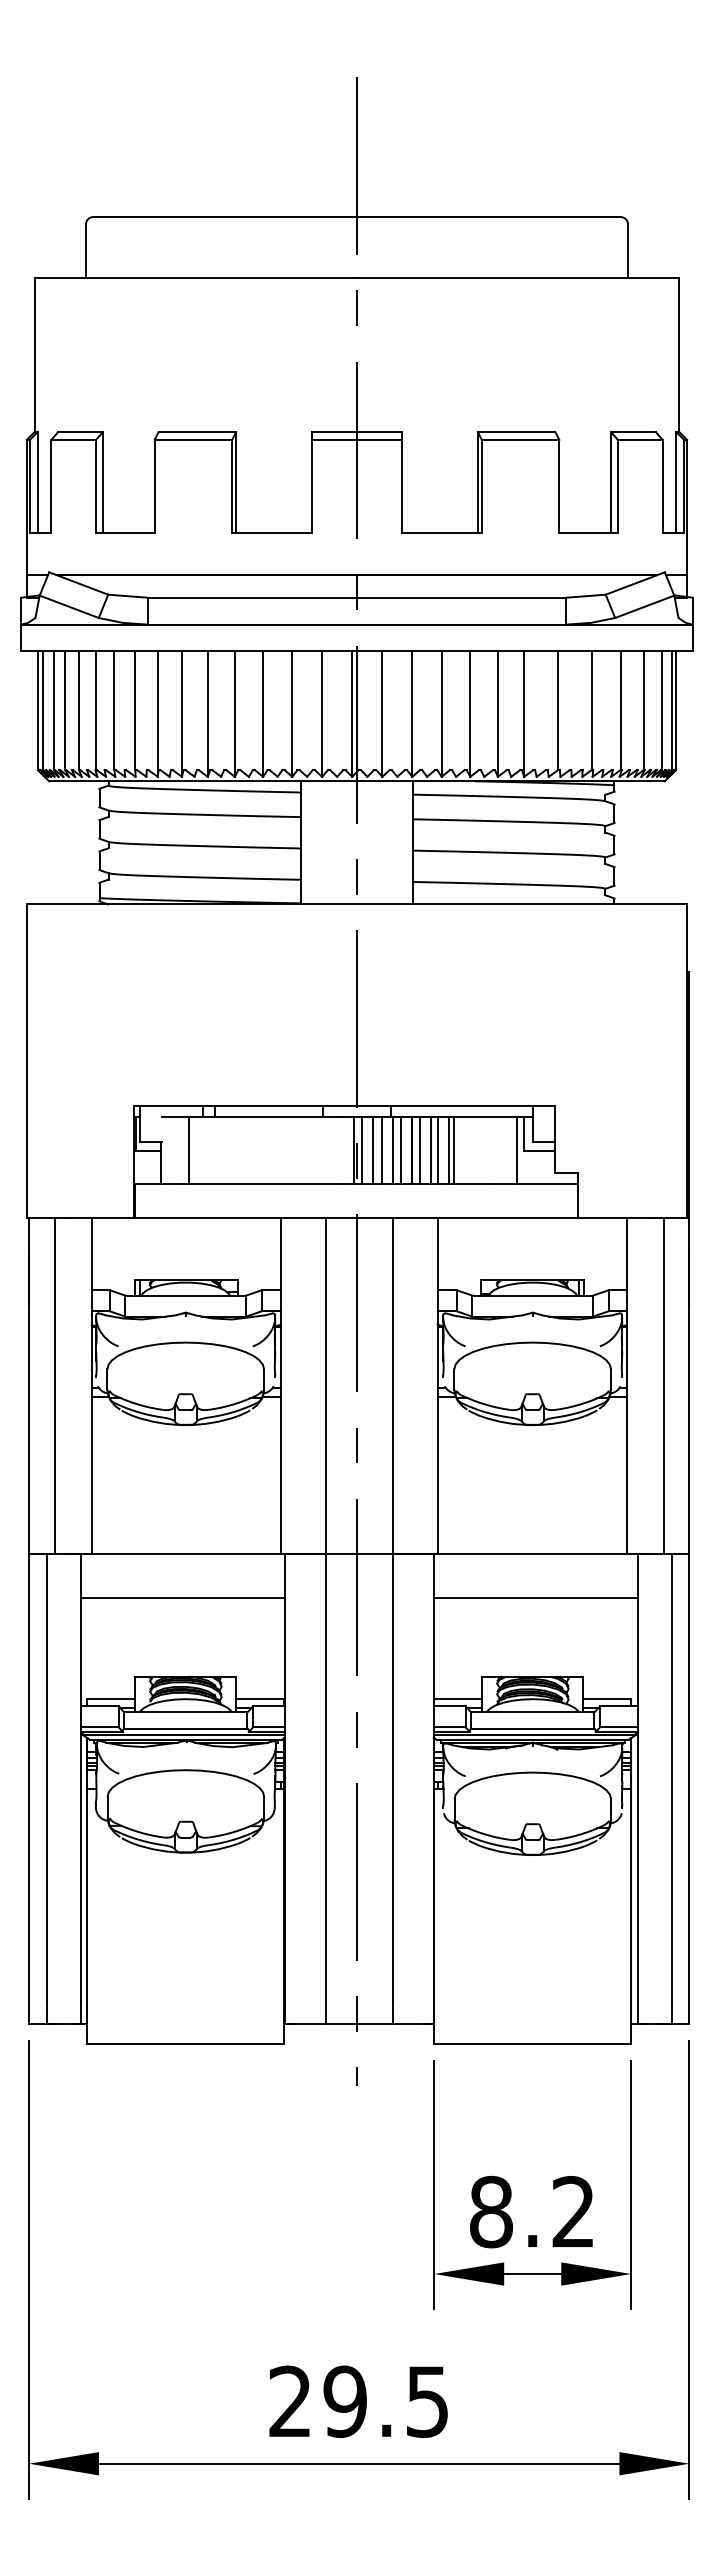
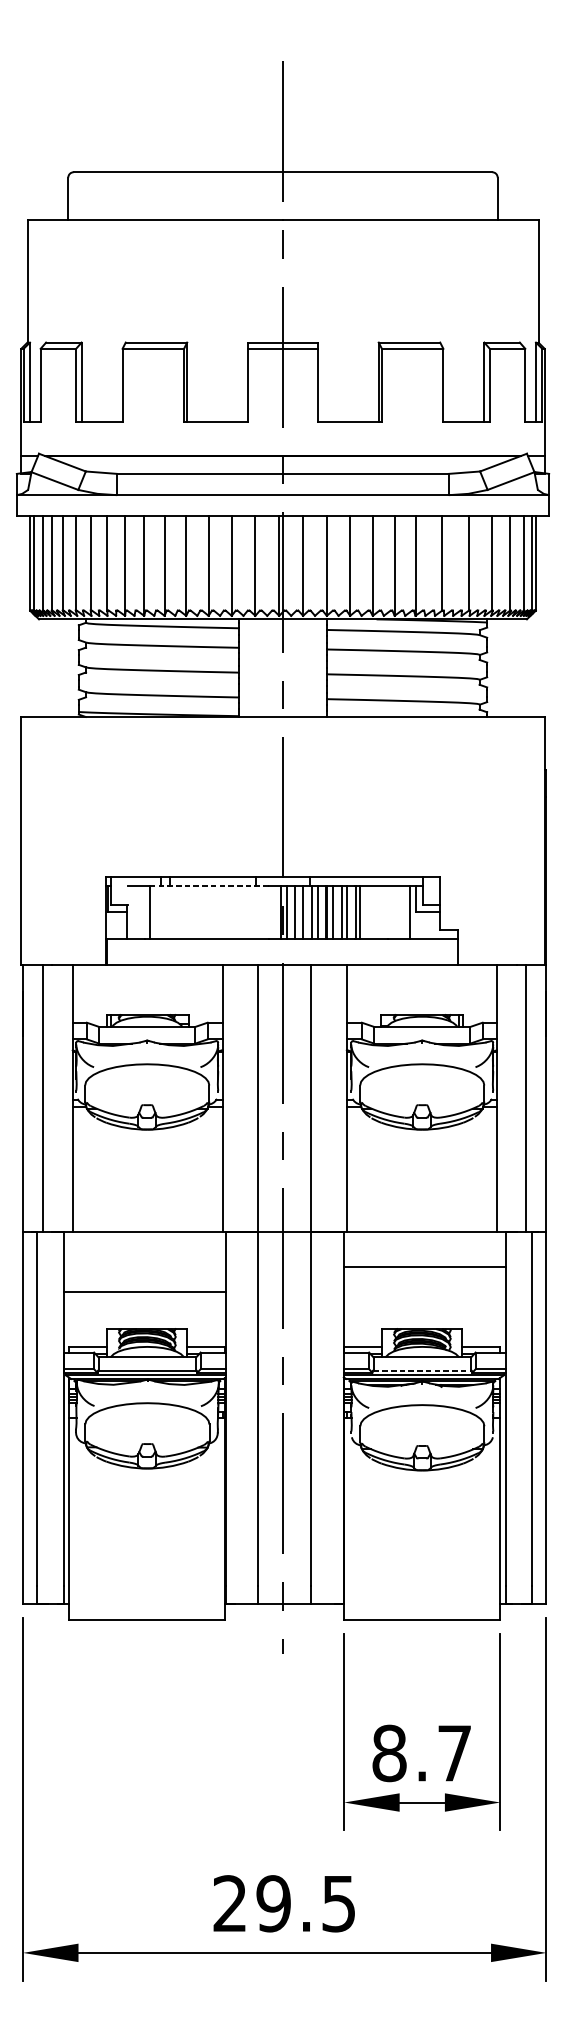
line: (263, 1117) -> (208, 885), solid -> dashed
line: (182, 1598) -> (144, 1292), moved
line: (532, 1729) -> (422, 1370), solid -> dashed
text: (572, 2210) -> (453, 1752), 8.2 -> 8.7

